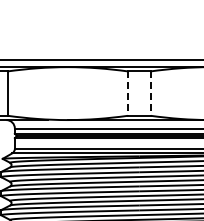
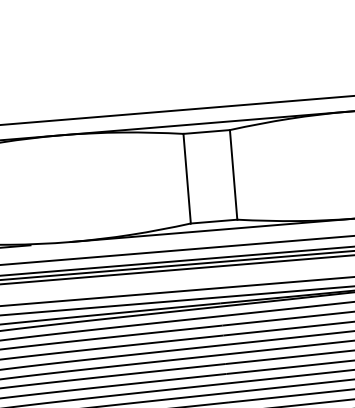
line: (127, 94) -> (186, 180), dashed -> solid
line: (150, 94) -> (233, 176), dashed -> solid

